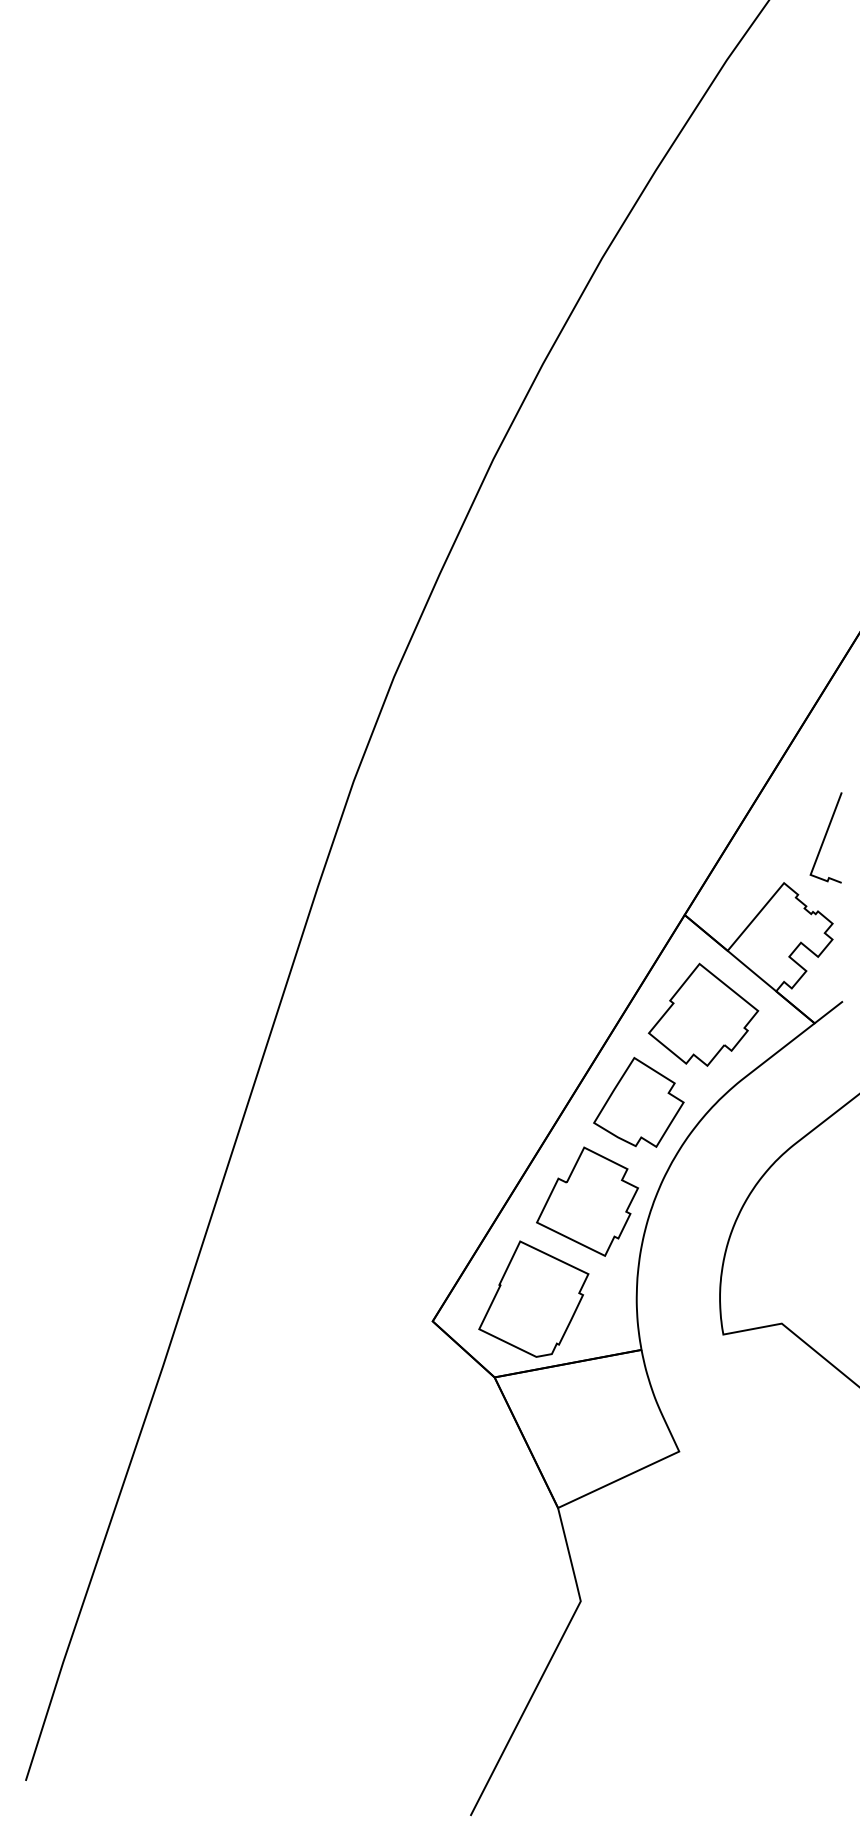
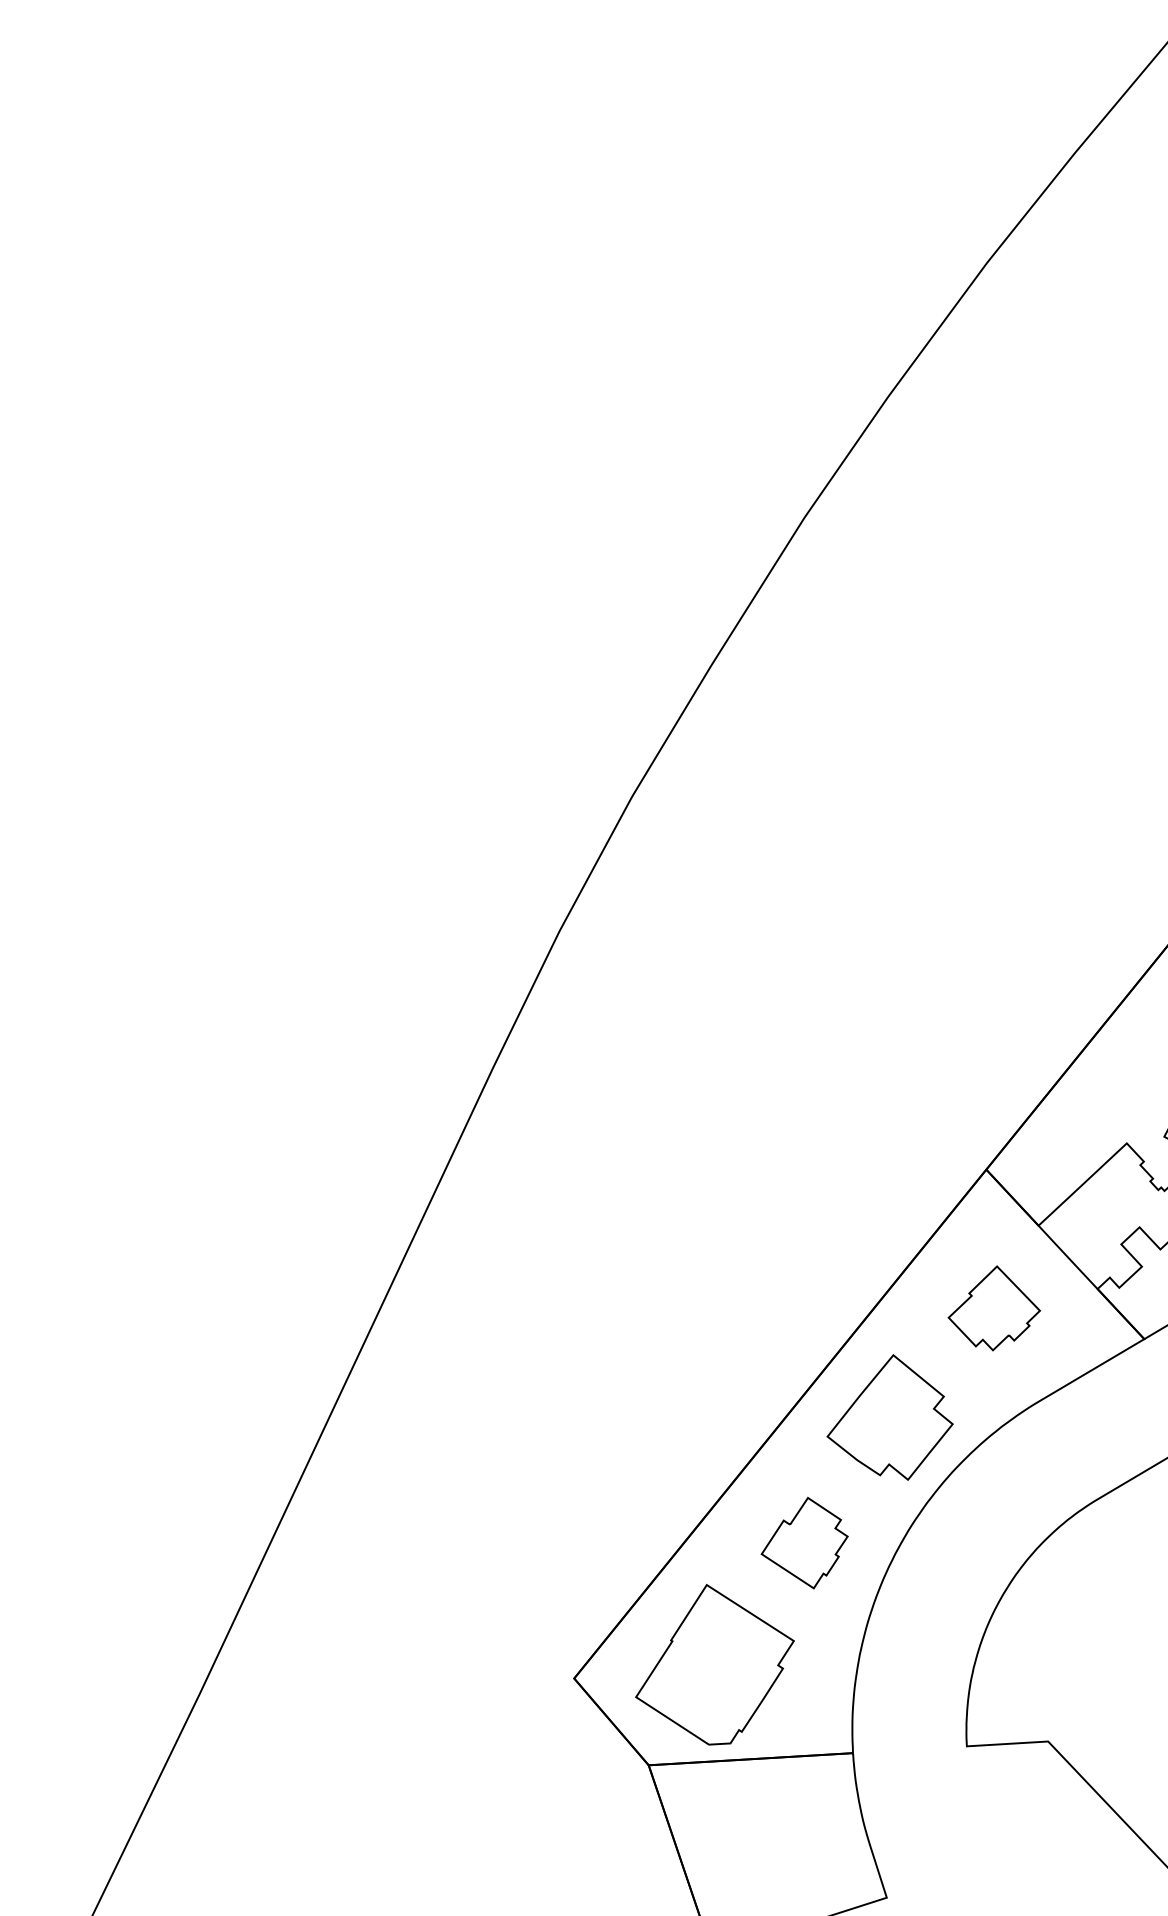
part: (703, 1014) -> (994, 1308), size x0.6
part: (587, 1201) -> (805, 1542), size x0.6

